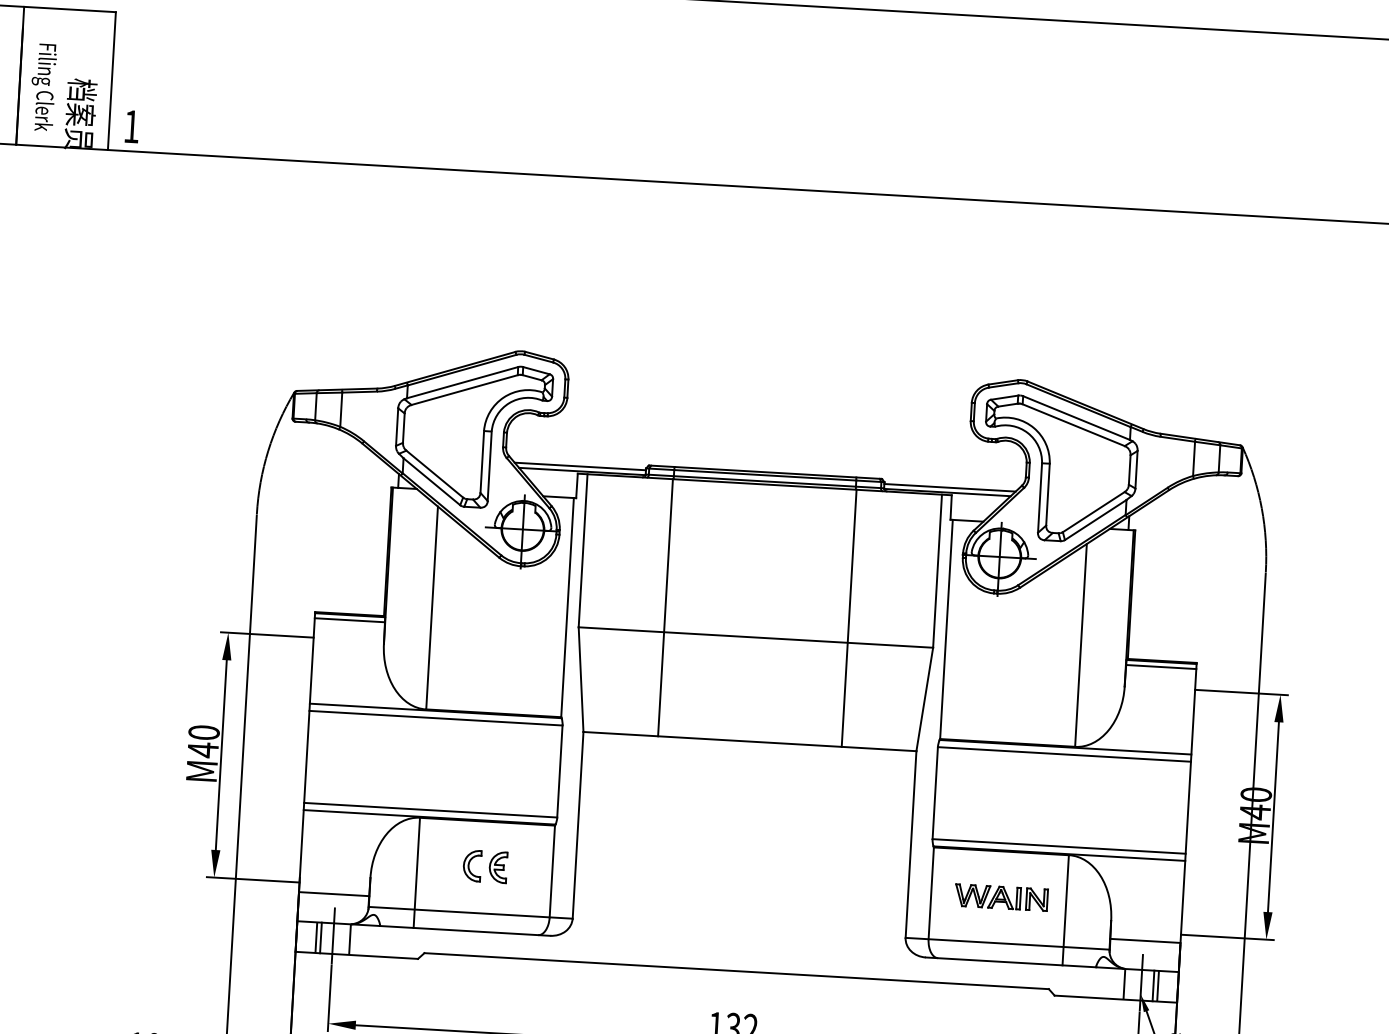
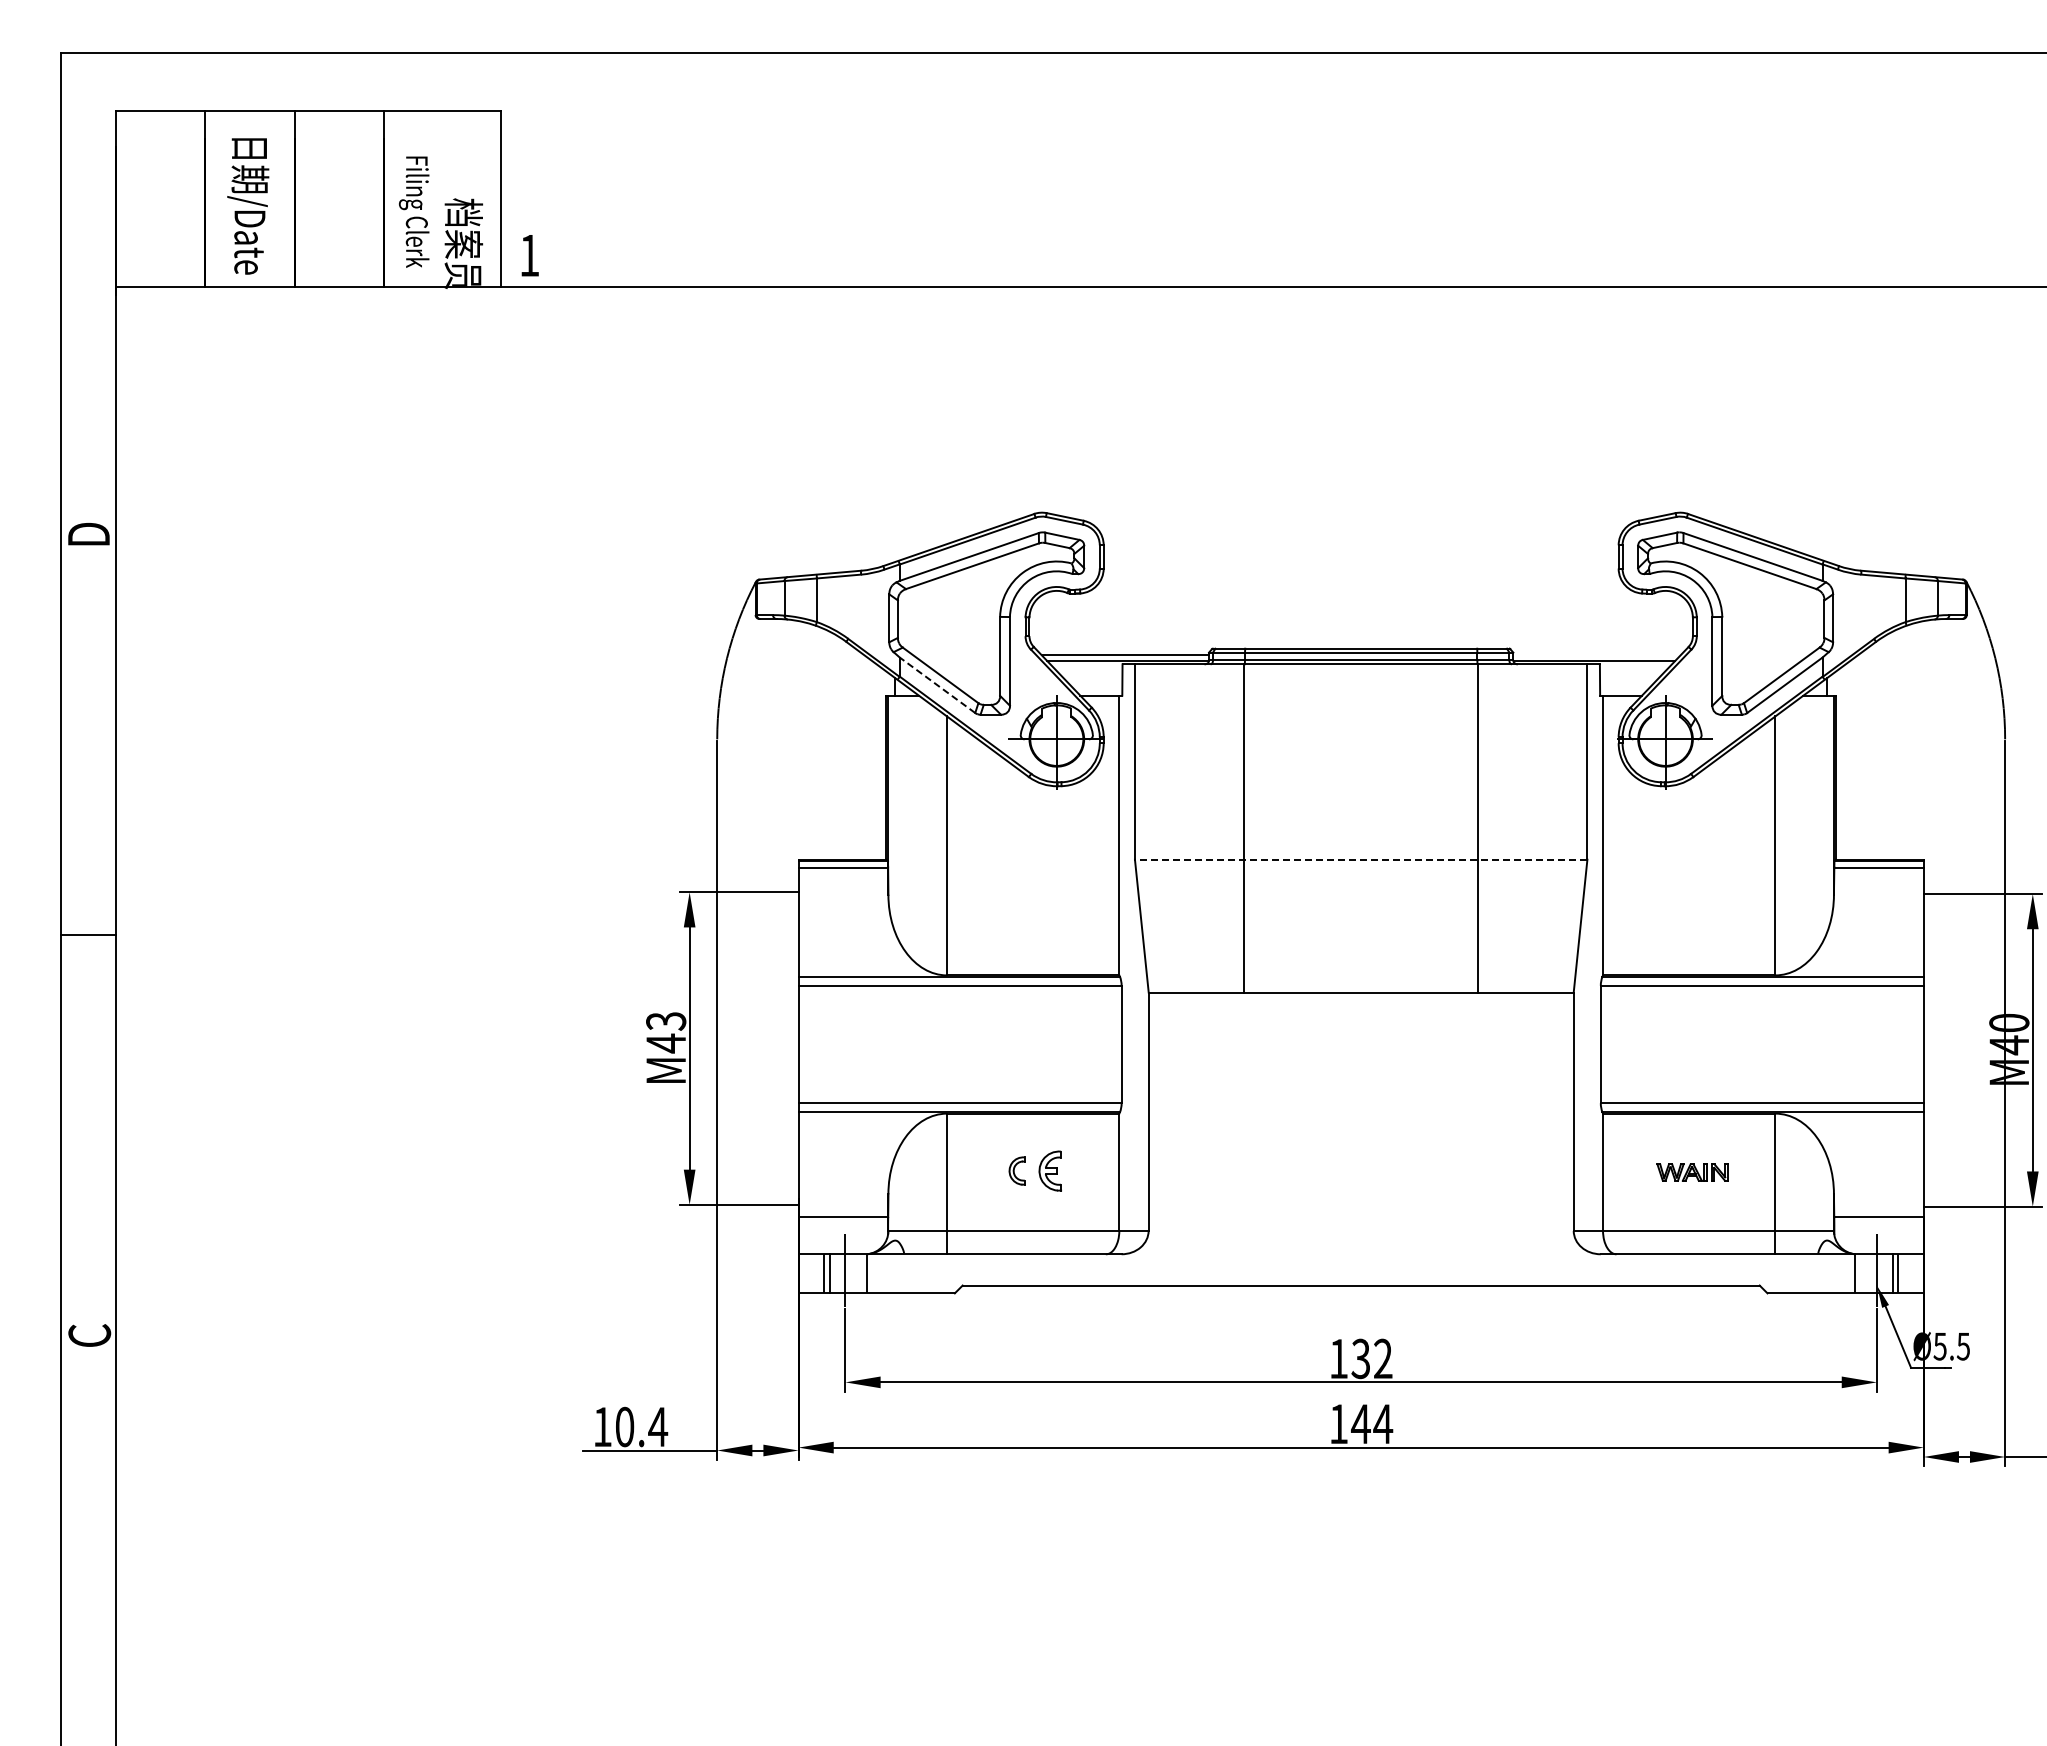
line: (431, 481) -> (937, 685), solid -> dashed
line: (949, 487) -> (1596, 654), removed
line: (755, 637) -> (1360, 859), solid -> dashed
text: (204, 732) -> (666, 1021), M40 -> M43
part: (471, 865) -> (1016, 1170), size x0.7
part: (1001, 897) -> (1692, 1172), size x0.6

